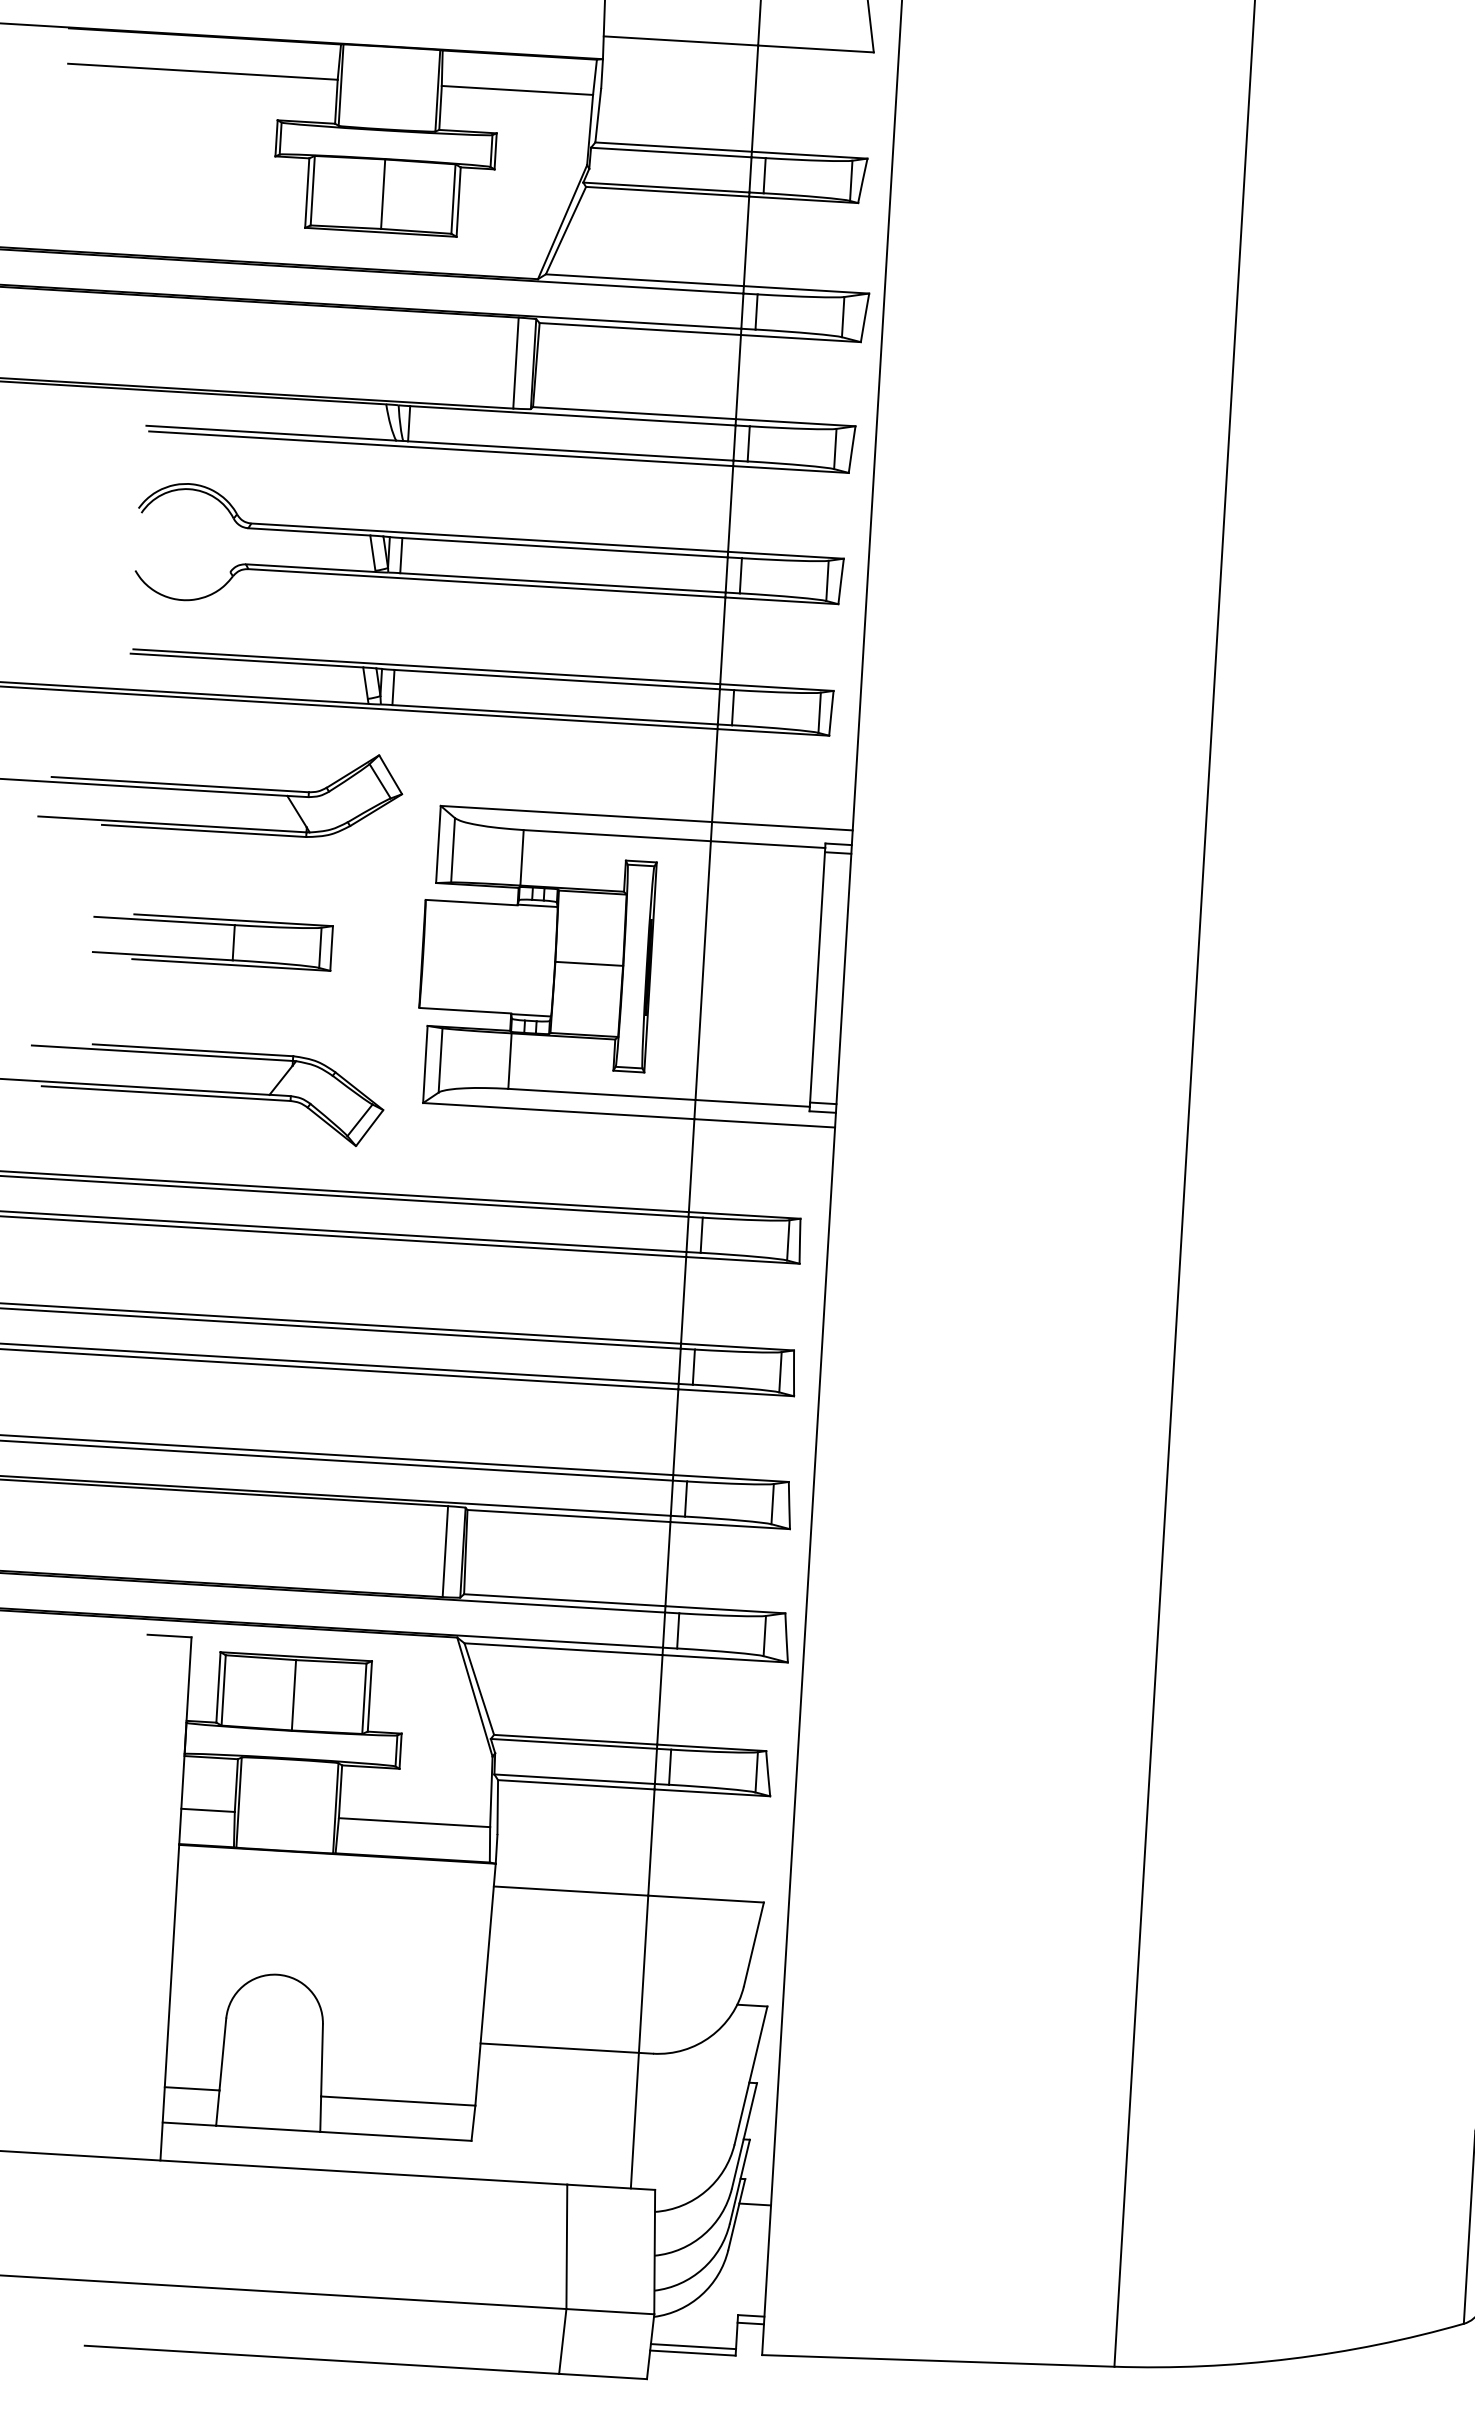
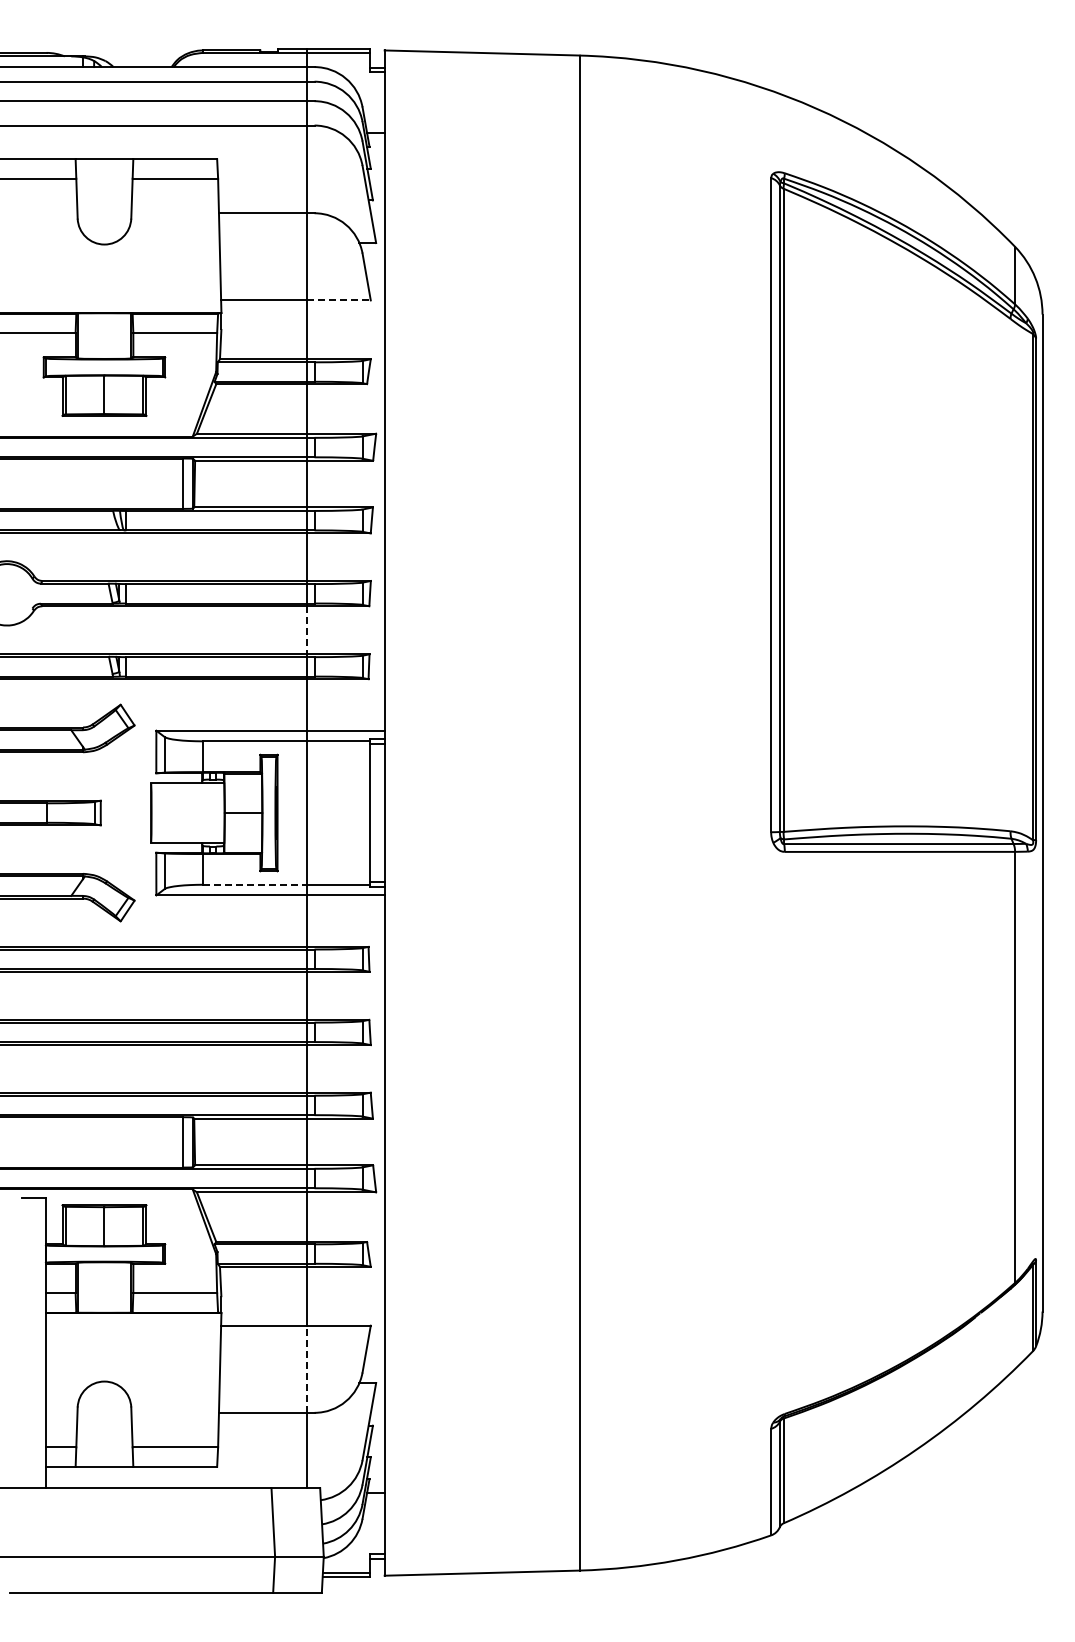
line: (817, 49) -> (339, 300), solid -> dashed
line: (722, 641) -> (306, 630), solid -> dashed
line: (601, 1093) -> (254, 884), solid -> dashed
line: (643, 1974) -> (306, 1369), solid -> dashed

